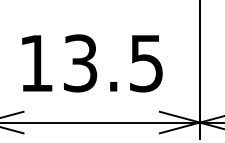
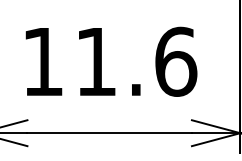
text: (114, 63) -> (137, 61), 13.5 -> 11.6

